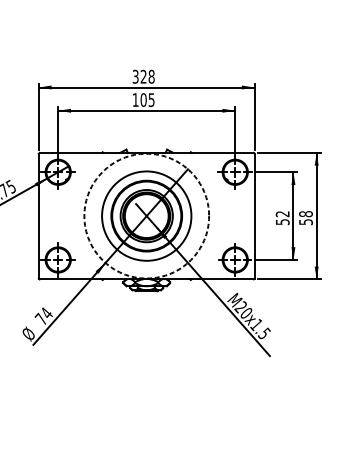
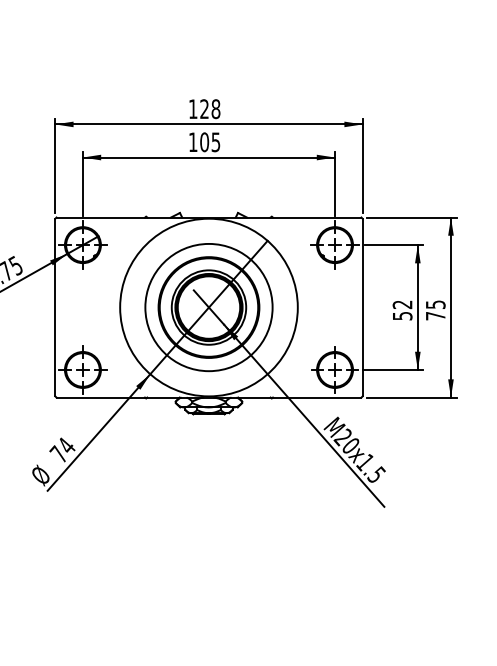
text: (135, 77) -> (193, 109), 328 -> 128
circle: (146, 216) -> (208, 307), dashed -> solid
text: (305, 218) -> (435, 310), 58 -> 75

